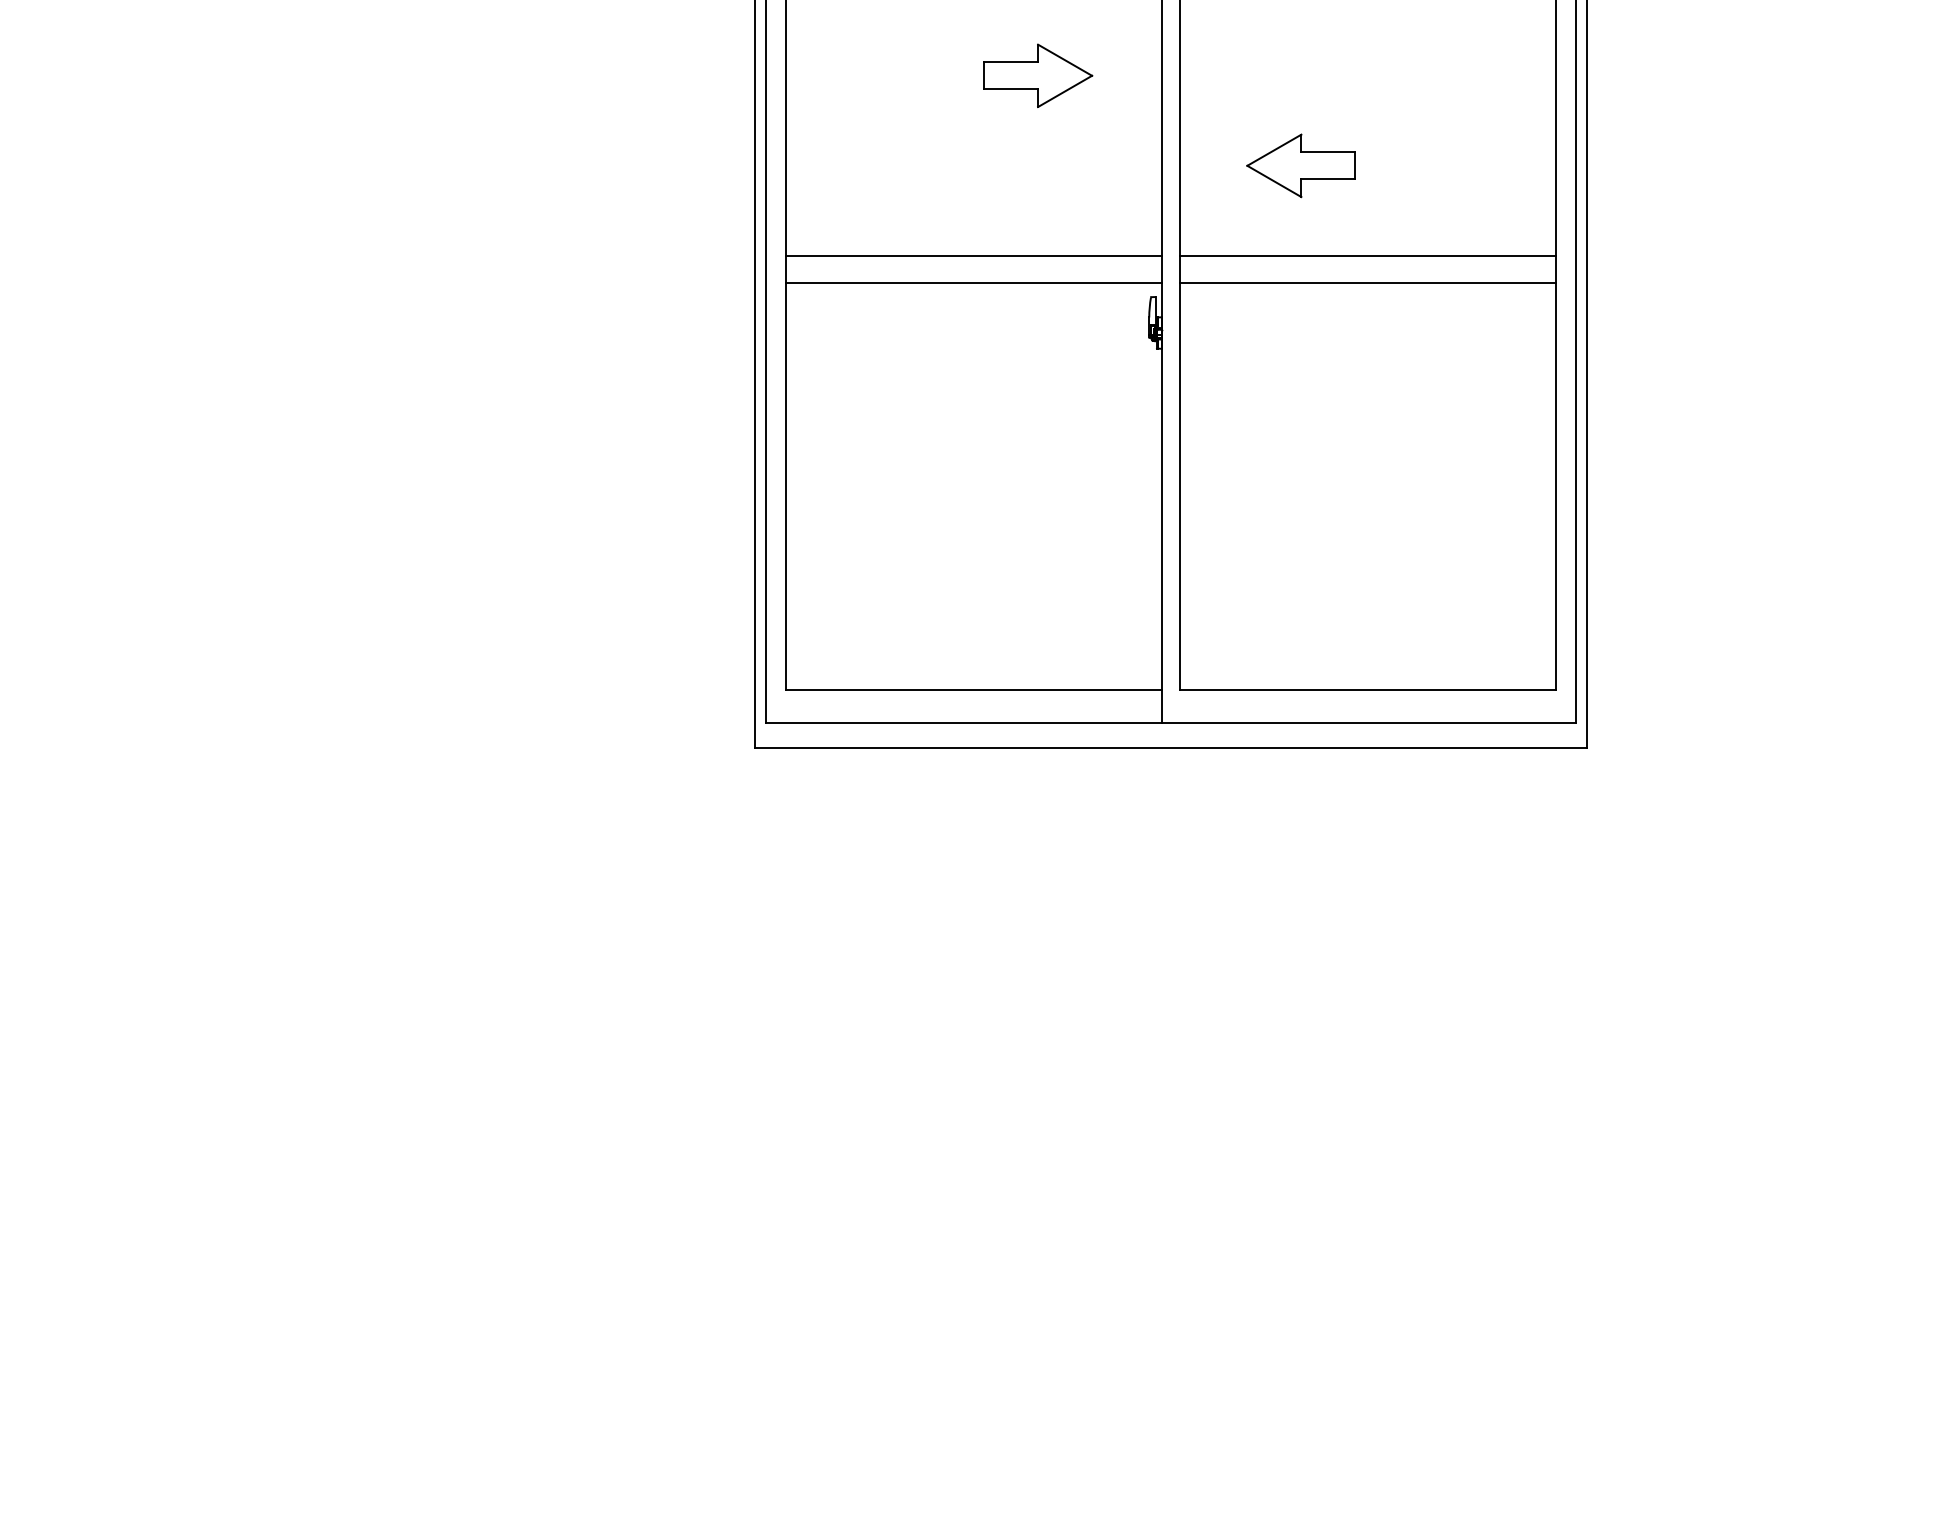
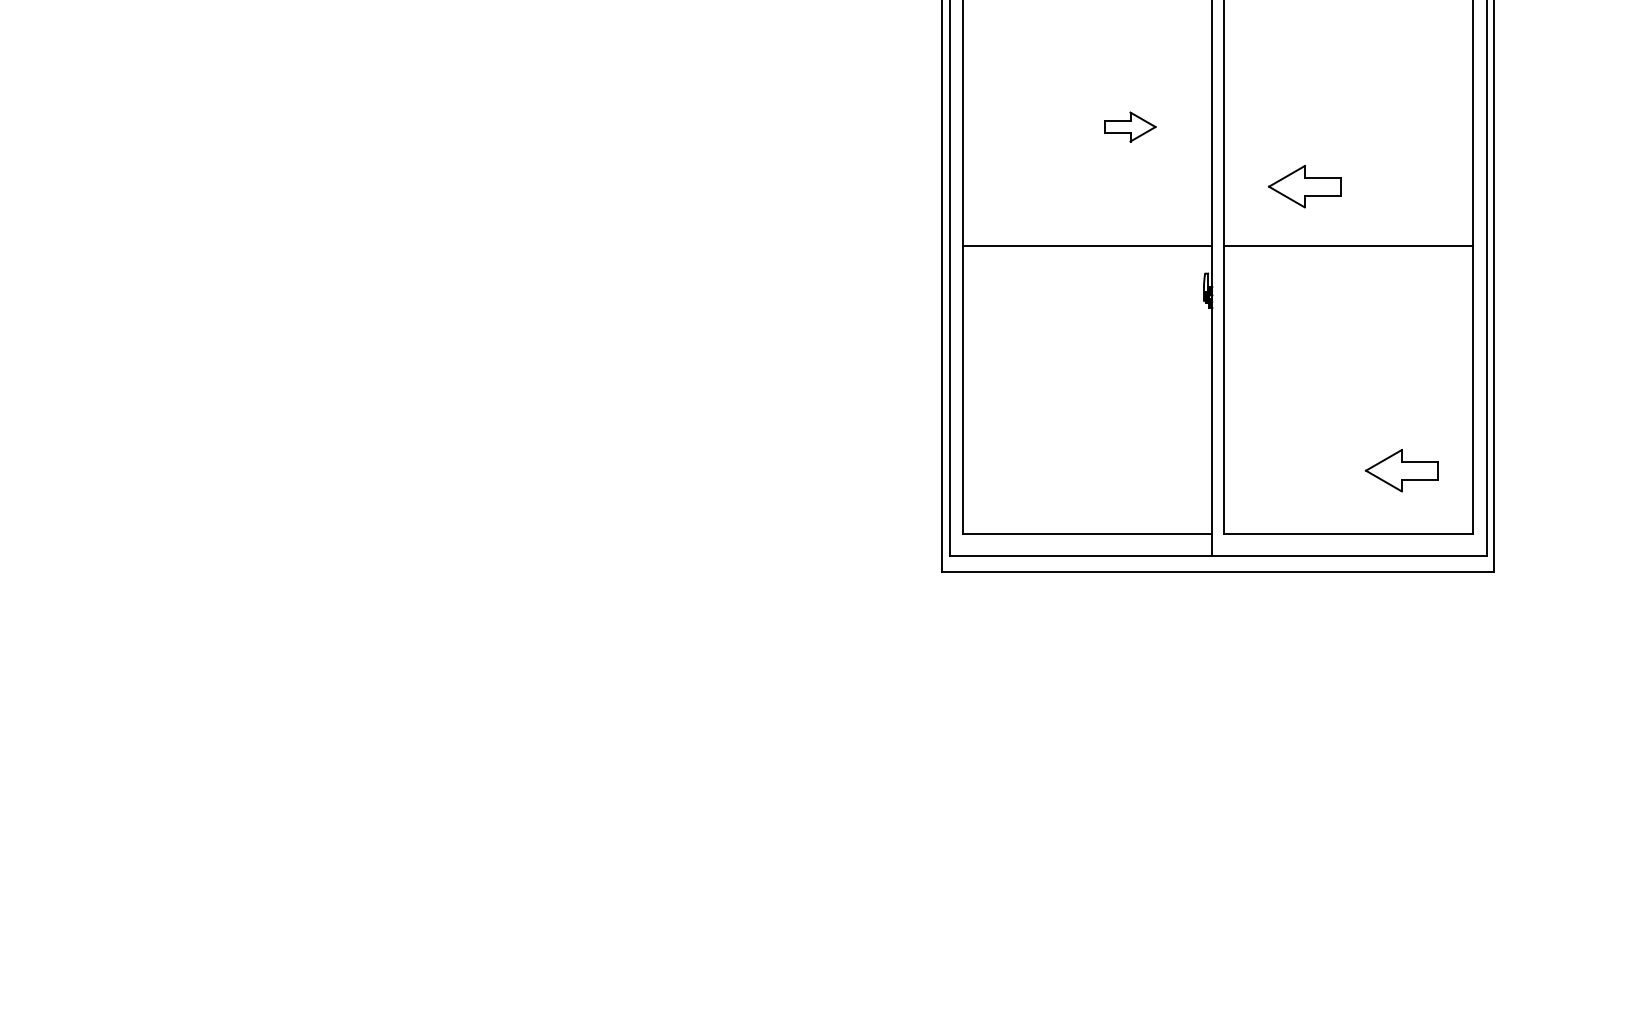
part: (1038, 74) -> (1130, 126), size x0.7
line: (973, 283) -> (1087, 264), removed
line: (1367, 283) -> (1348, 264), removed
part: (1447, 594) -> (1401, 470), added

